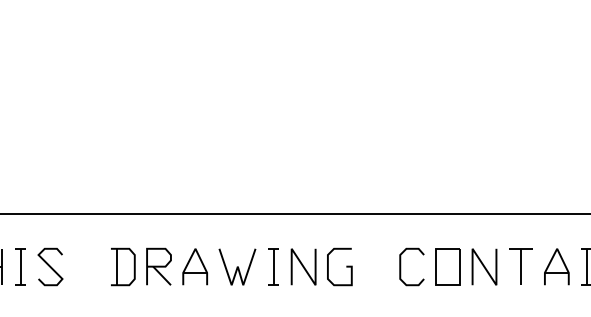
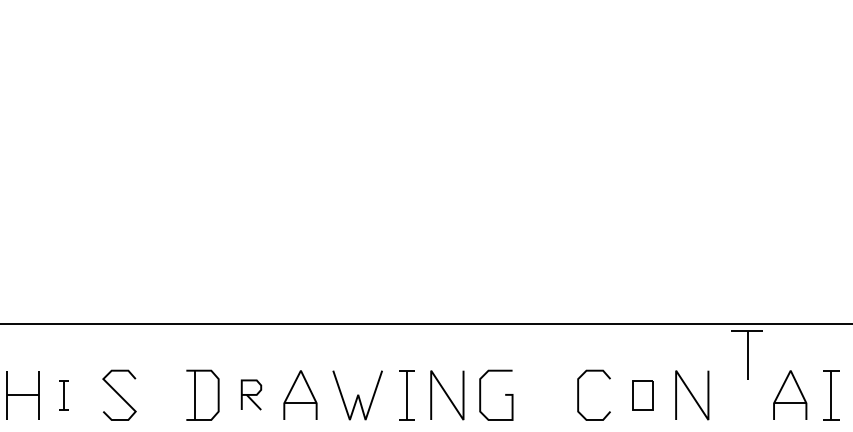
curve: (50, 266) -> (119, 394), moved
part: (159, 266) -> (251, 394), size x0.6
part: (520, 266) -> (746, 354), moved
part: (20, 267) -> (63, 395), size x0.6
part: (447, 267) -> (642, 395), size x0.6

